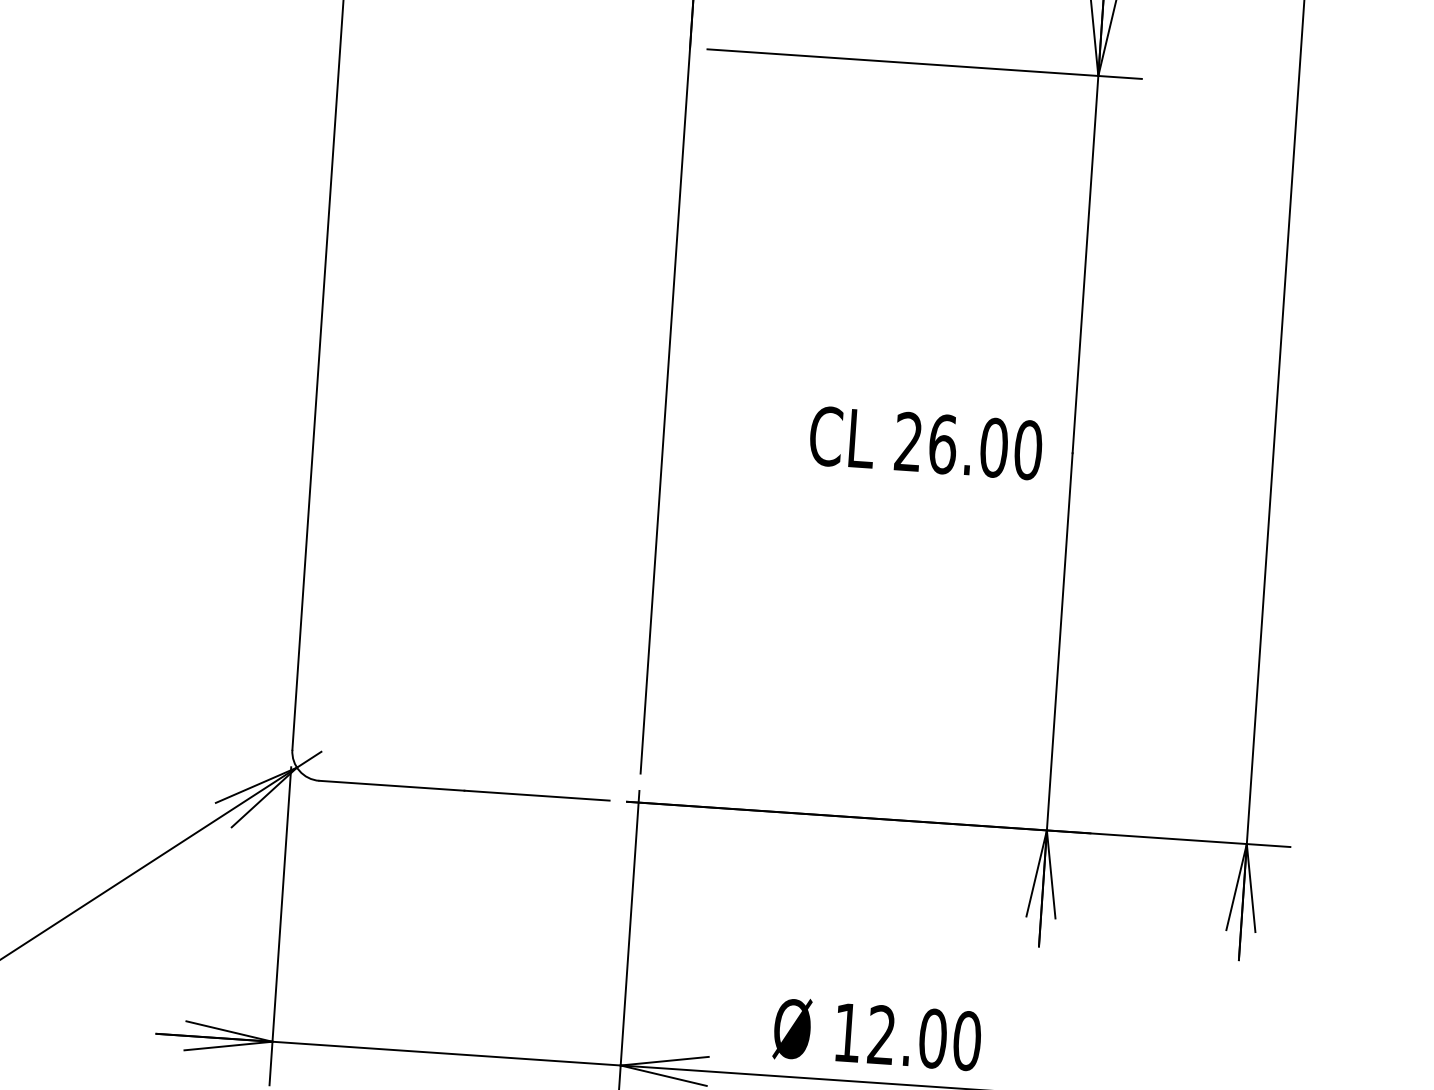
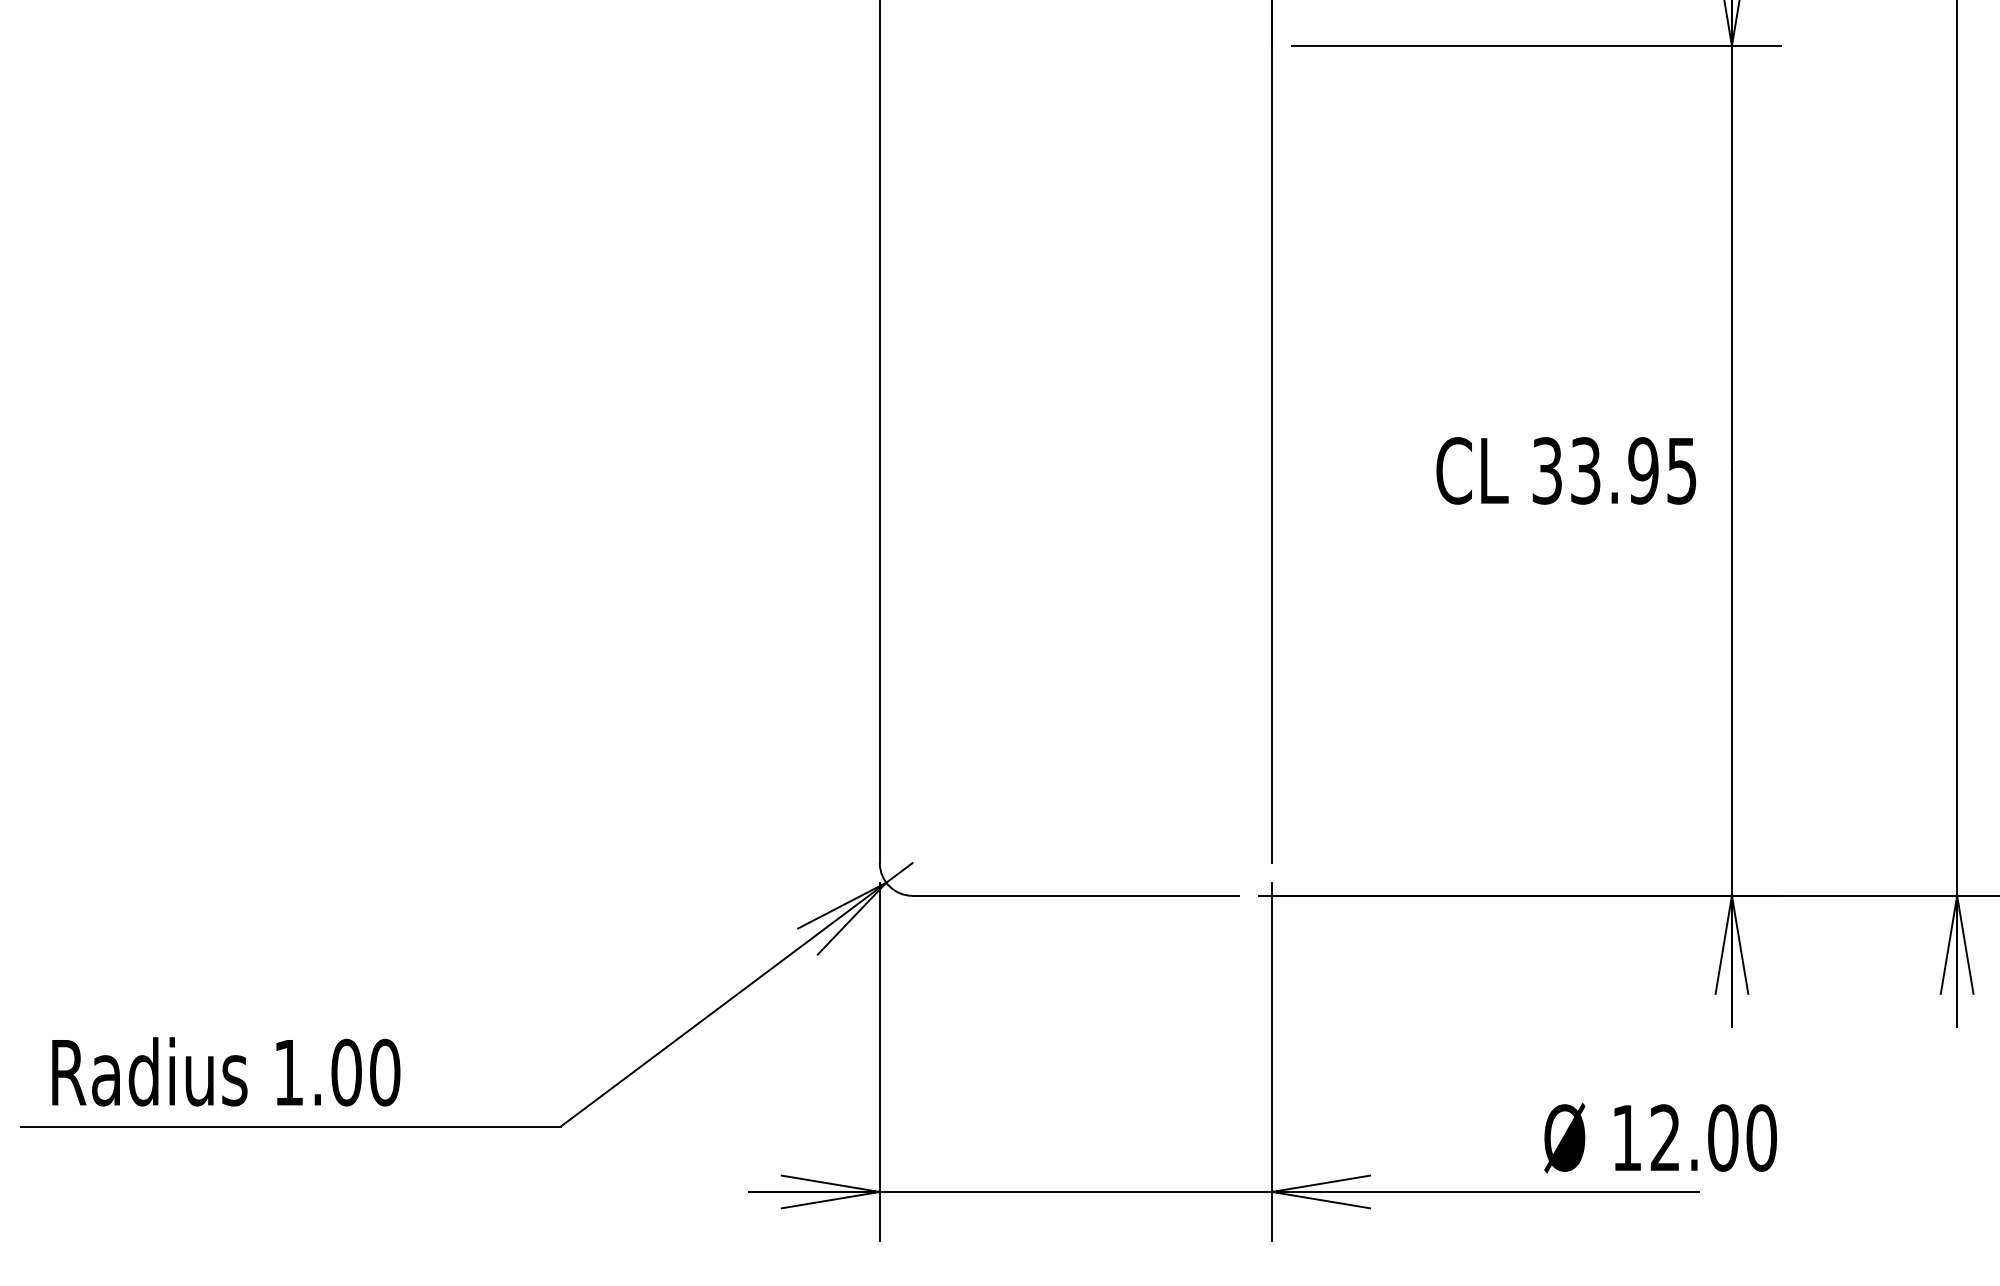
text: (968, 445) -> (1614, 470), 26.00 -> 33.95
text: (877, 1034) -> (1660, 1137), moved

